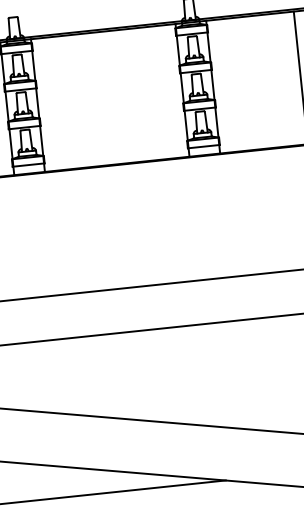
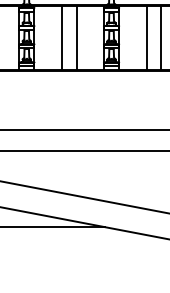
line: (270, 81) -> (146, 38), added
line: (125, 96) -> (76, 38), added
line: (94, 100) -> (61, 38), added

